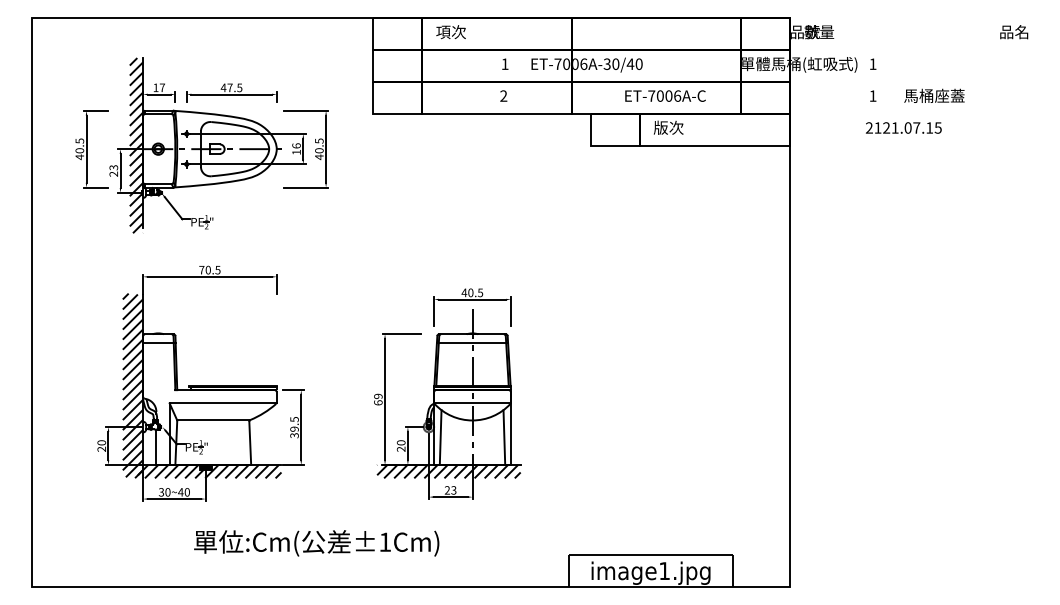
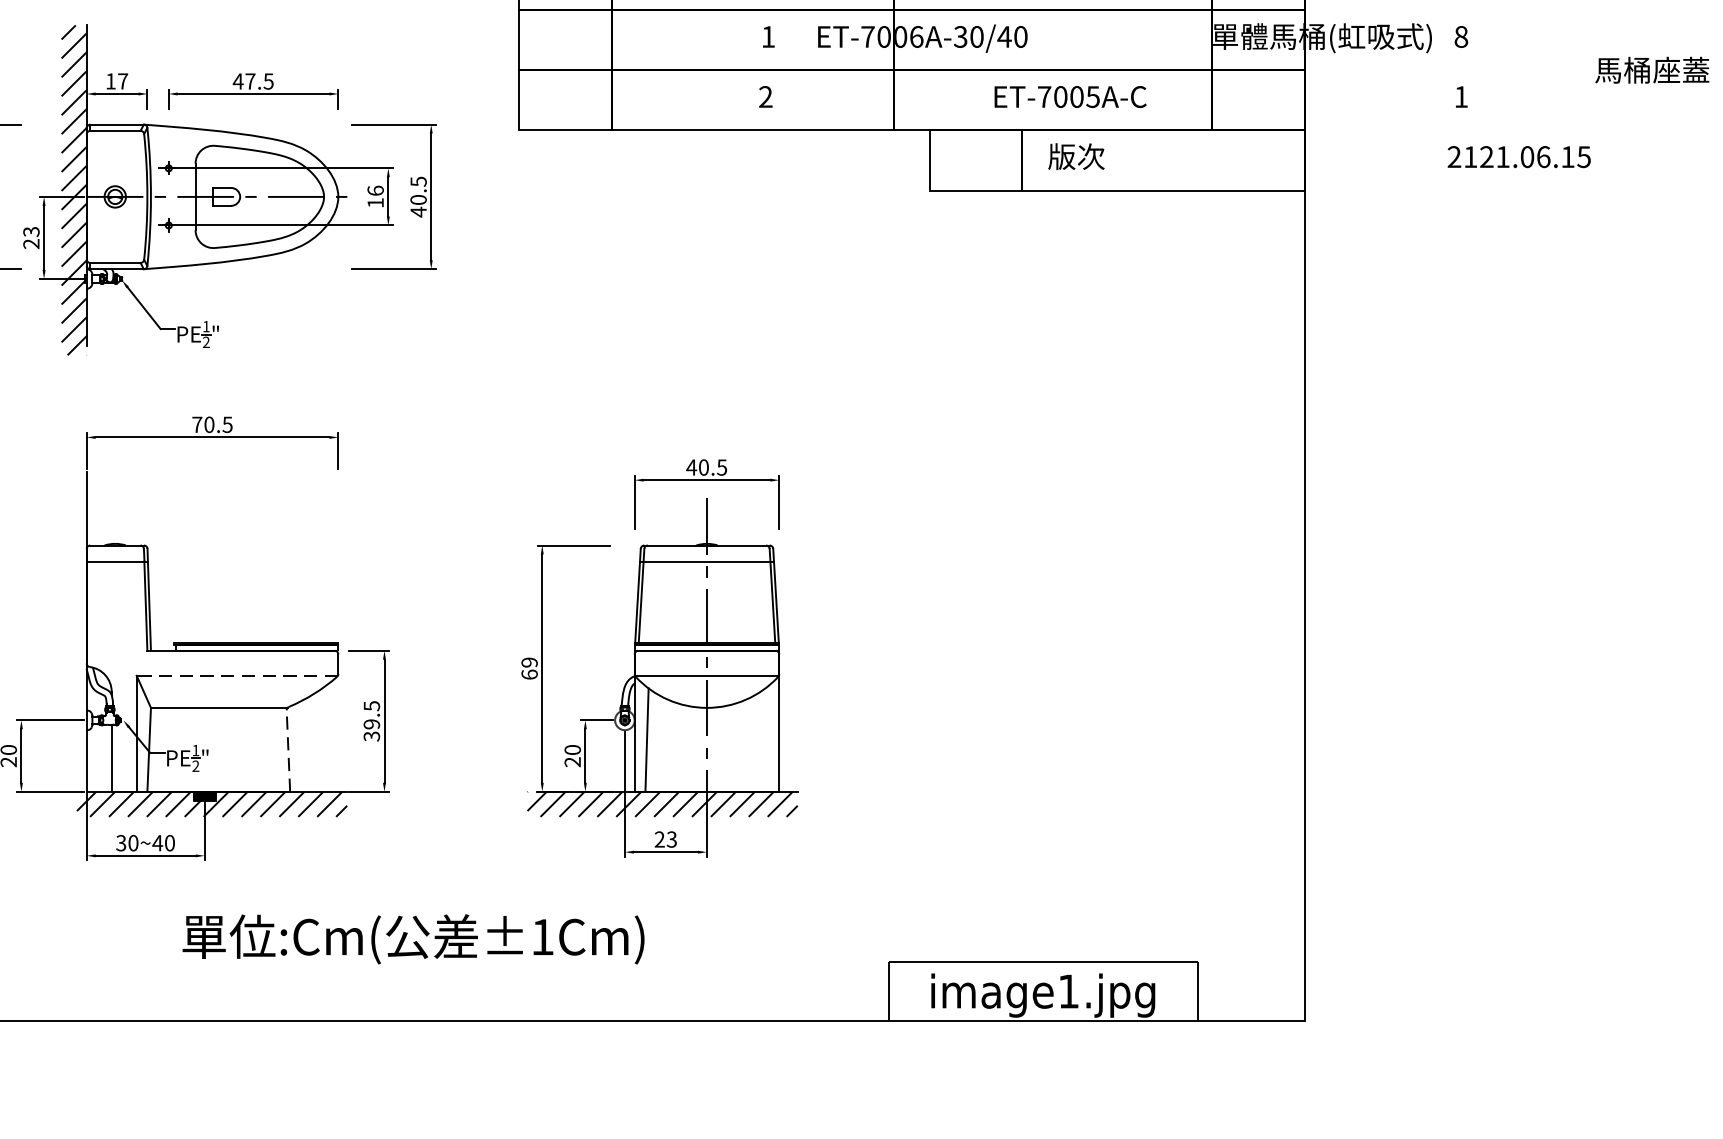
text: (872, 64) -> (1460, 37), 1 -> 8
text: (677, 95) -> (1093, 95), ET-7006A-C -> ET-7005A-C
text: (934, 95) -> (1652, 69), moved
text: (916, 127) -> (1543, 156), 2121.07.15 -> 2121.06.15
hatch: (132, 385) -> (66, 642), removed
line: (222, 403) -> (236, 675), solid -> dashed
line: (504, 437) -> (767, 739), removed
line: (250, 443) -> (288, 751), solid -> dashed

